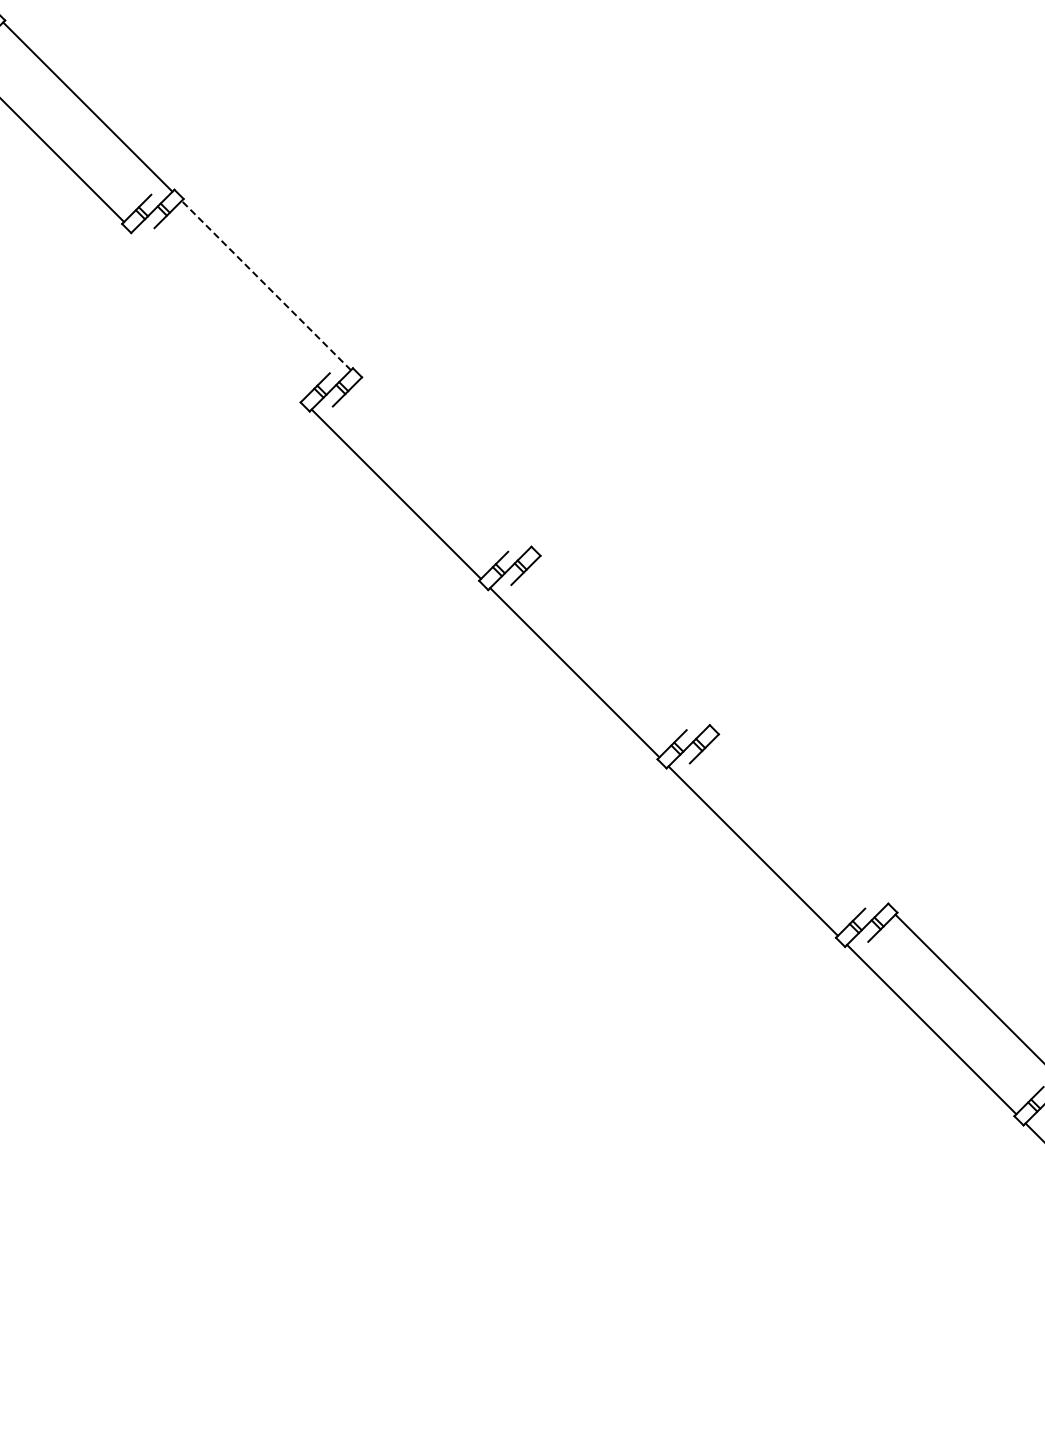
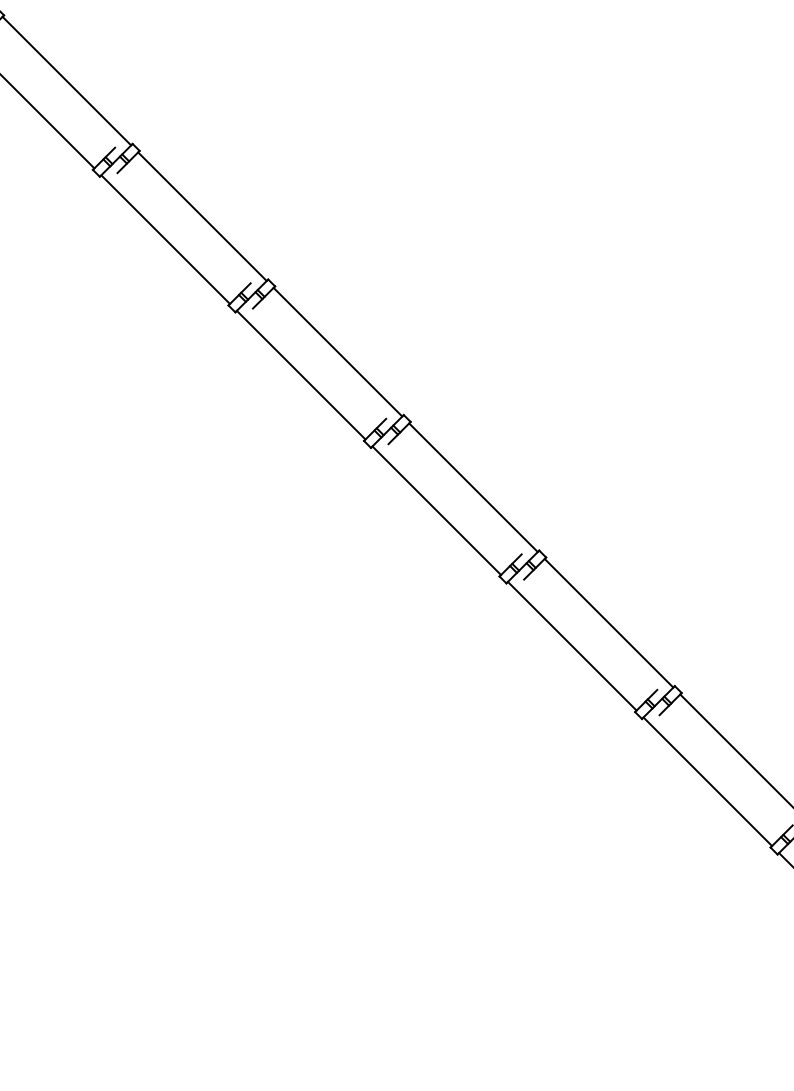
line: (266, 285) -> (202, 216), dashed -> solid
line: (217, 315) -> (165, 239), added
line: (444, 463) -> (337, 351), added
line: (622, 642) -> (472, 487), added
line: (801, 820) -> (608, 622), added

